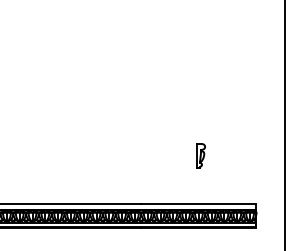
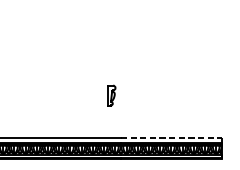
part: (200, 155) -> (111, 95), moved
line: (198, 204) -> (171, 138), solid -> dashed

